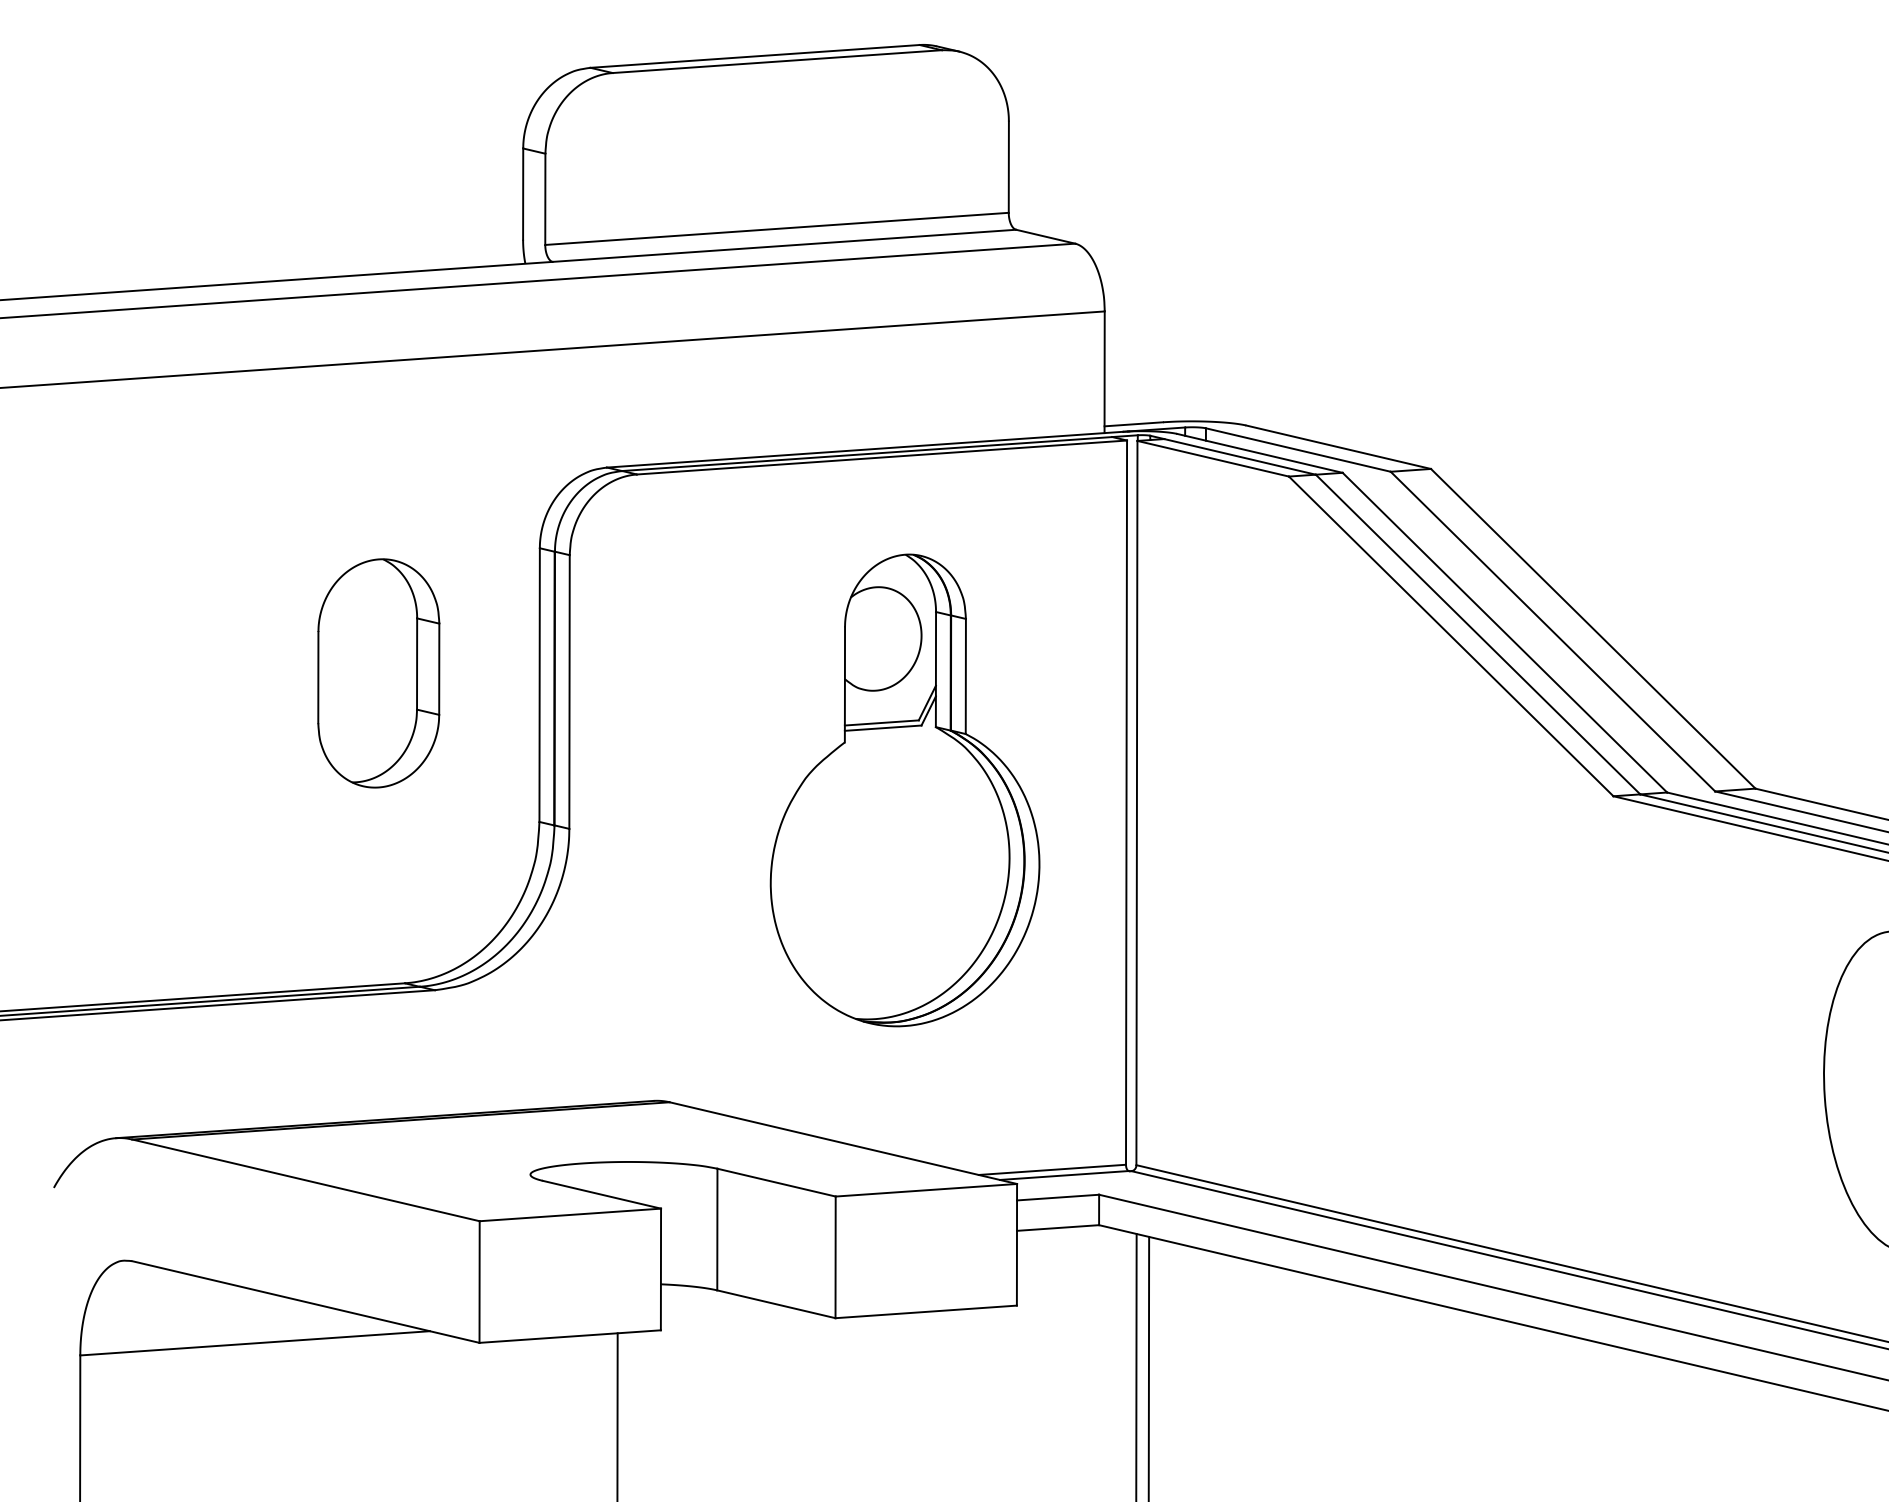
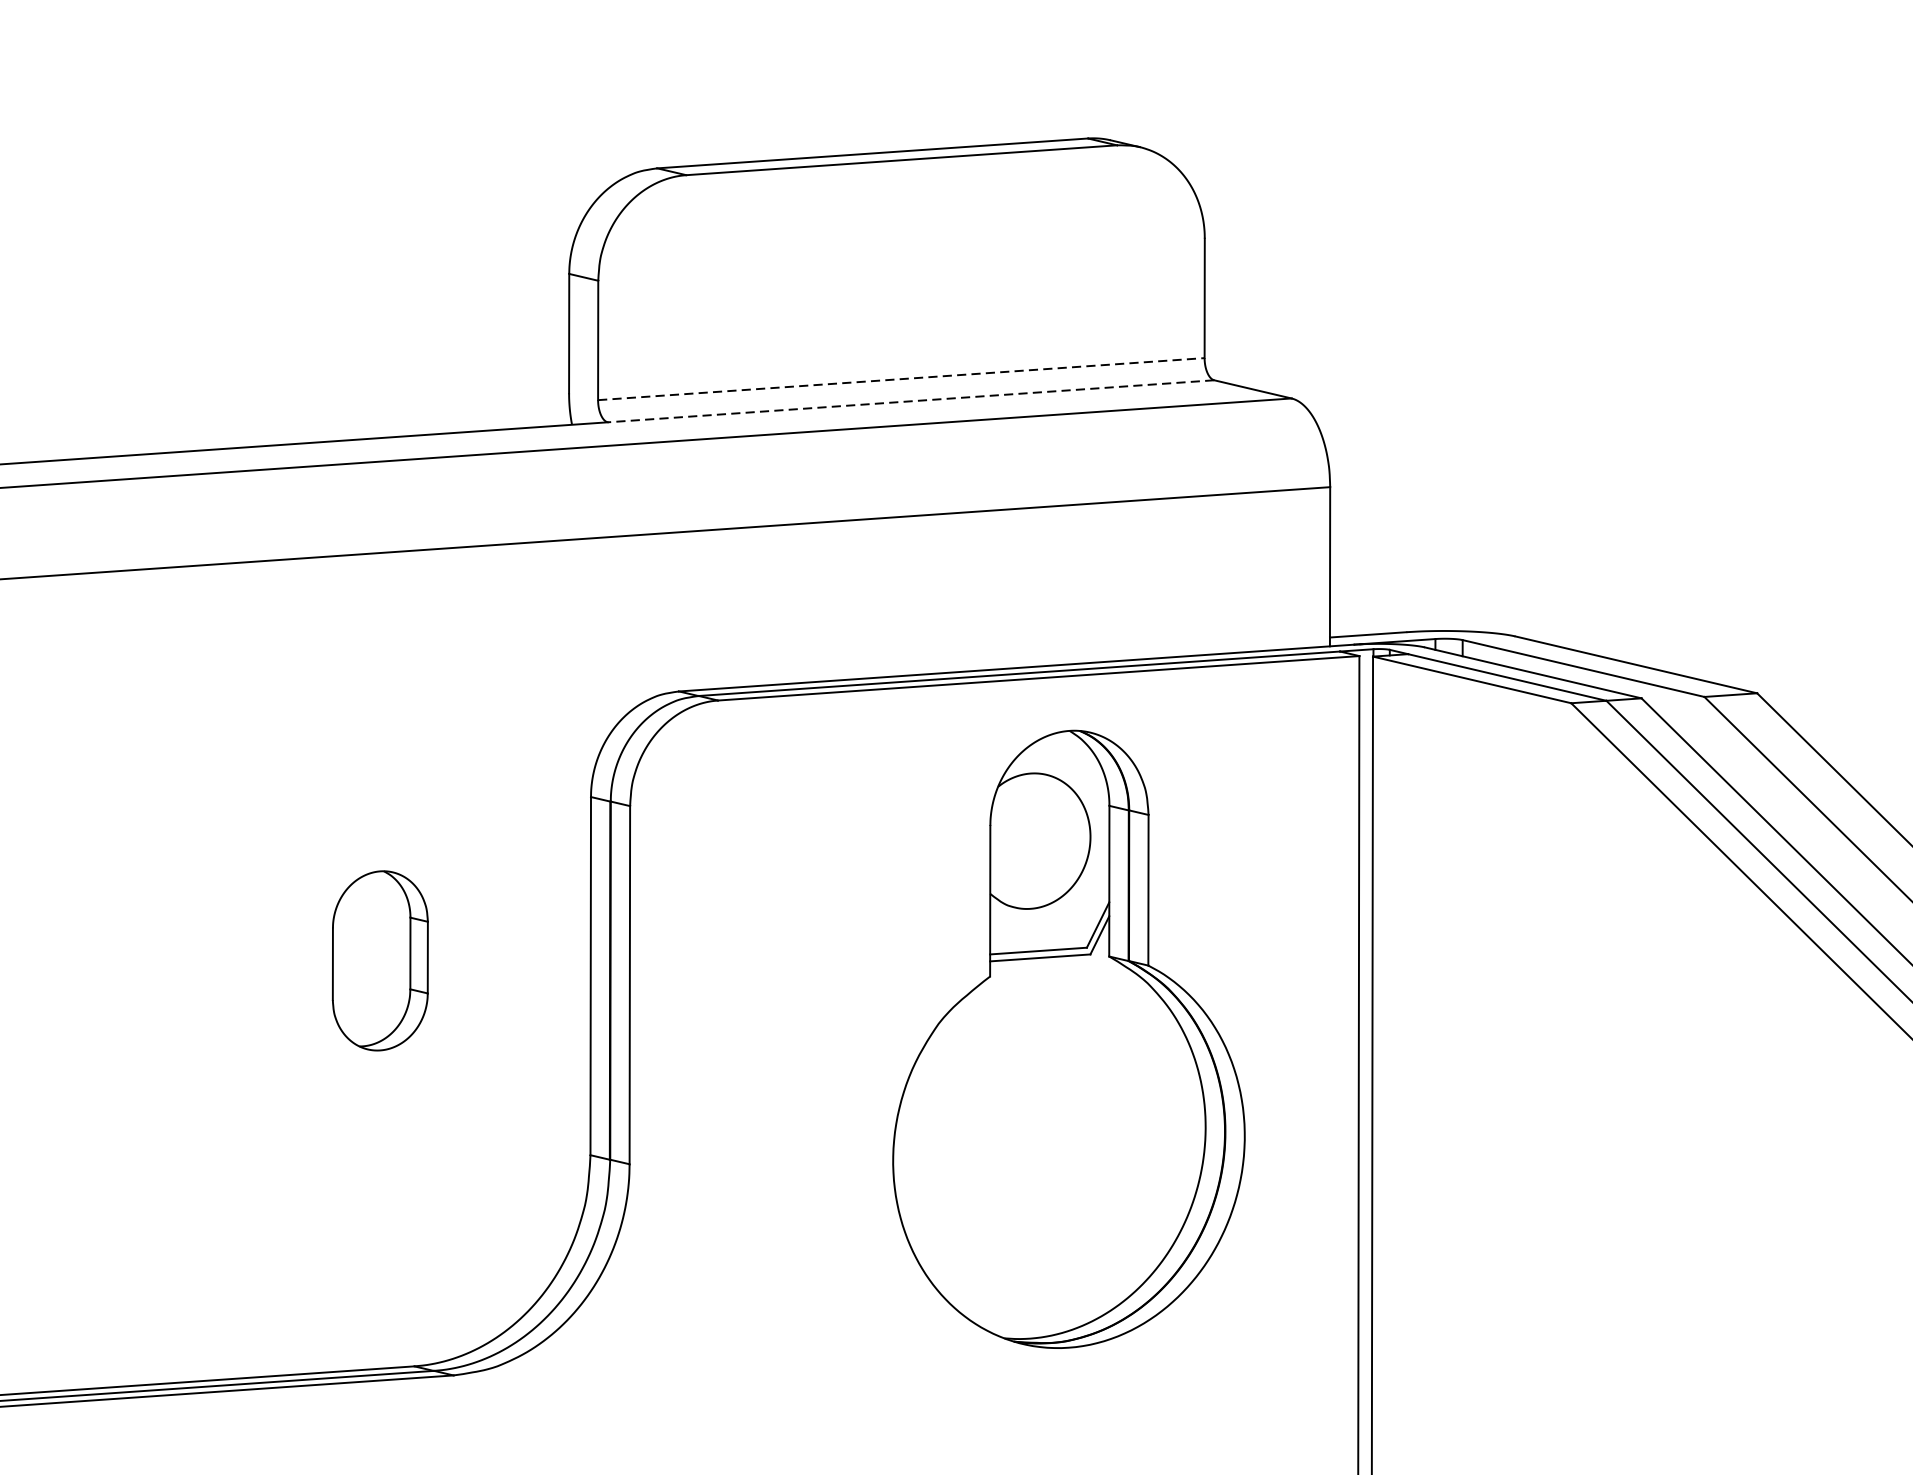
line: (777, 228) -> (901, 378), solid -> dashed
line: (783, 245) -> (909, 400), solid -> dashed
part: (378, 673) -> (379, 960), size x0.6
part: (904, 790) -> (1068, 1039), moved

